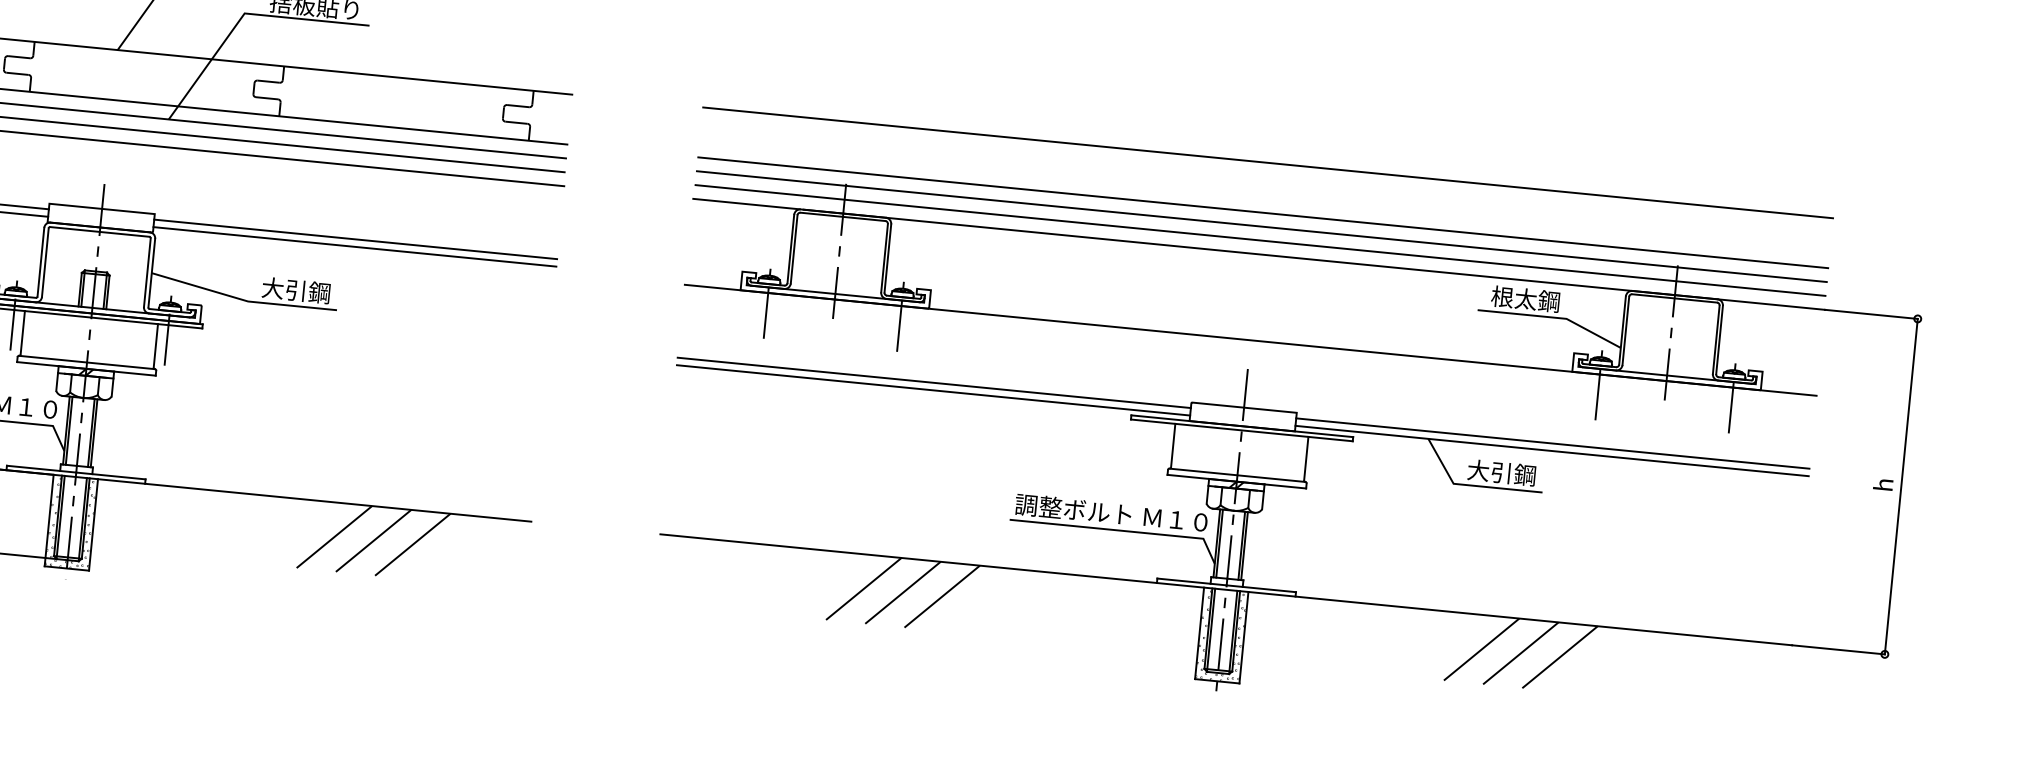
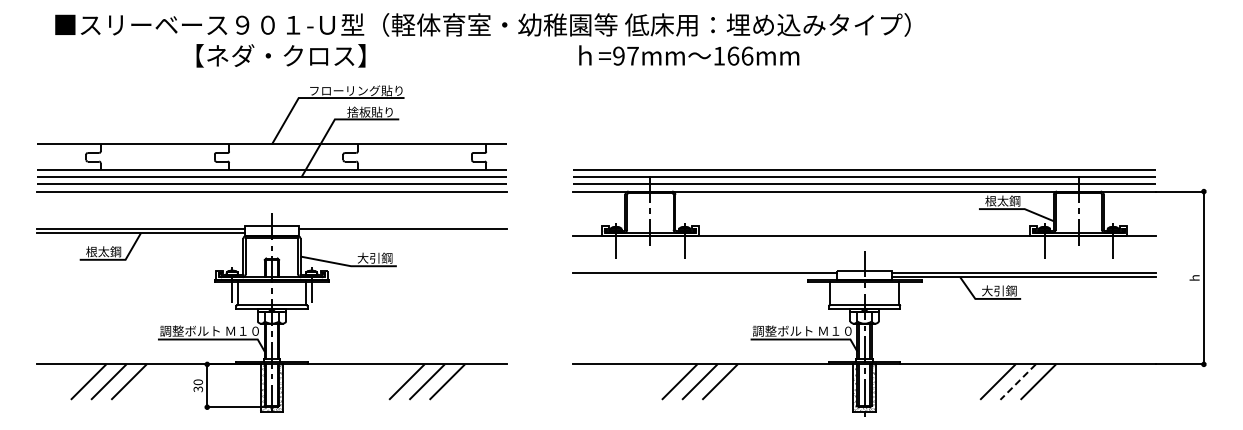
line: (1268, 160) -> (864, 143), removed
line: (354, 247) -> (402, 233), removed
line: (933, 390) -> (705, 277), removed
line: (1519, 654) -> (1017, 382), solid -> dashed

